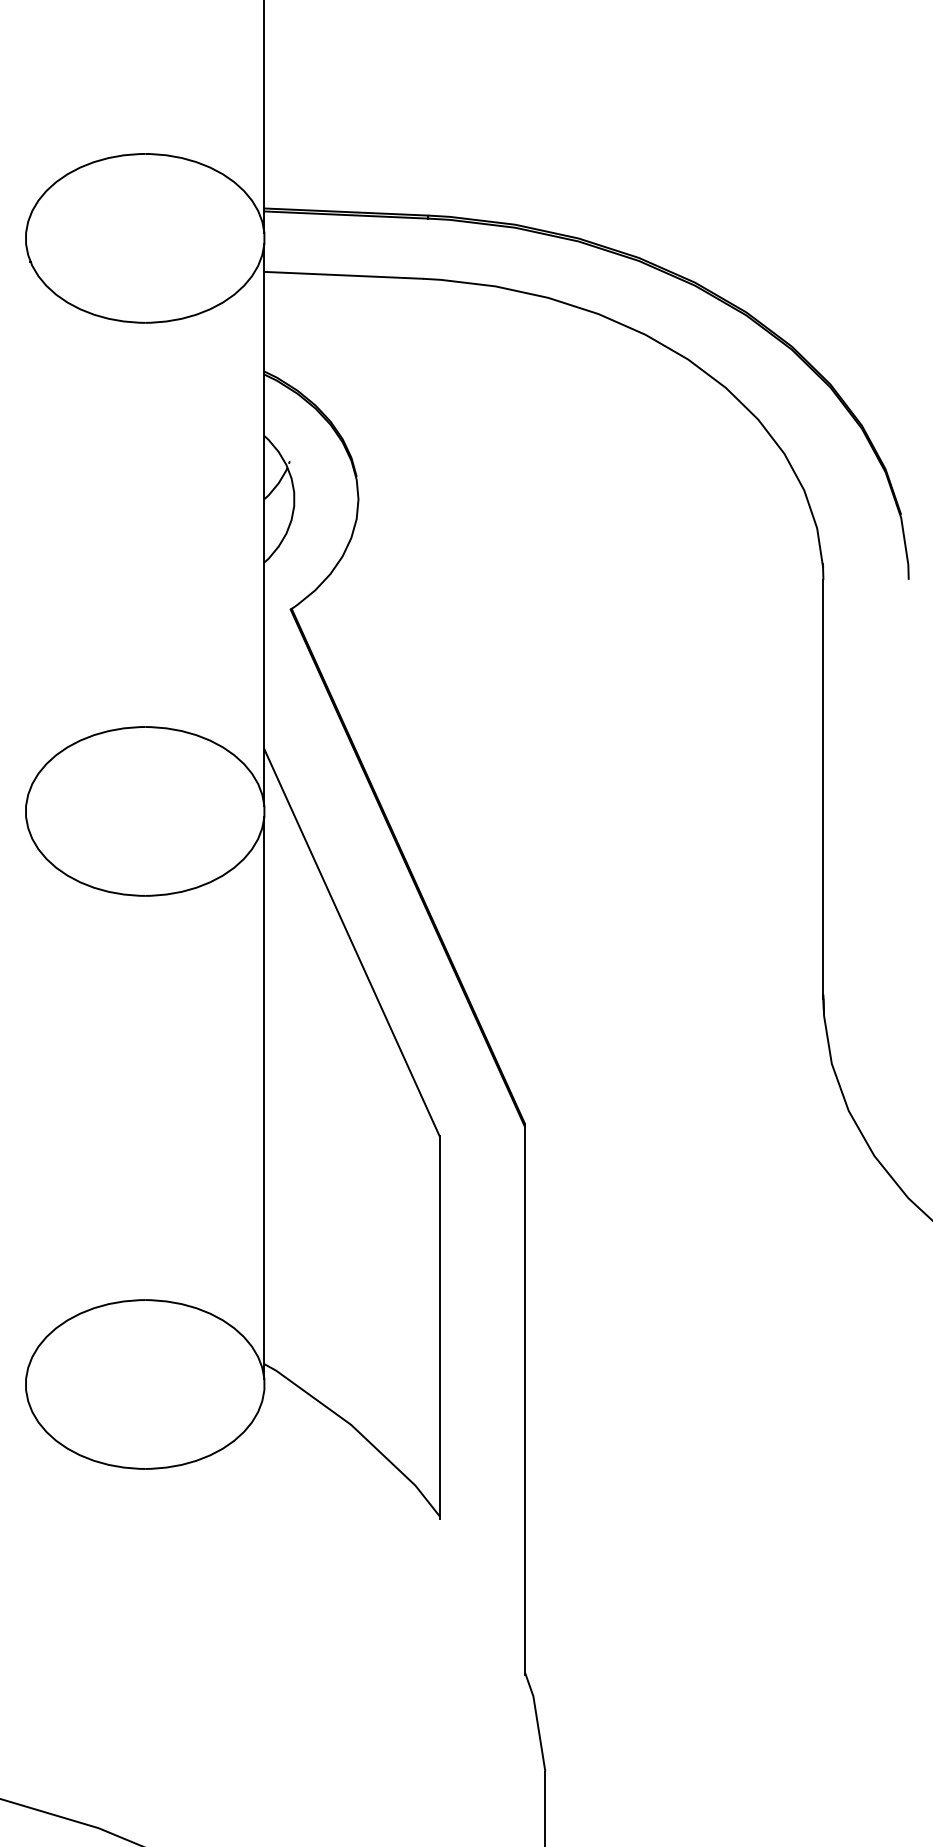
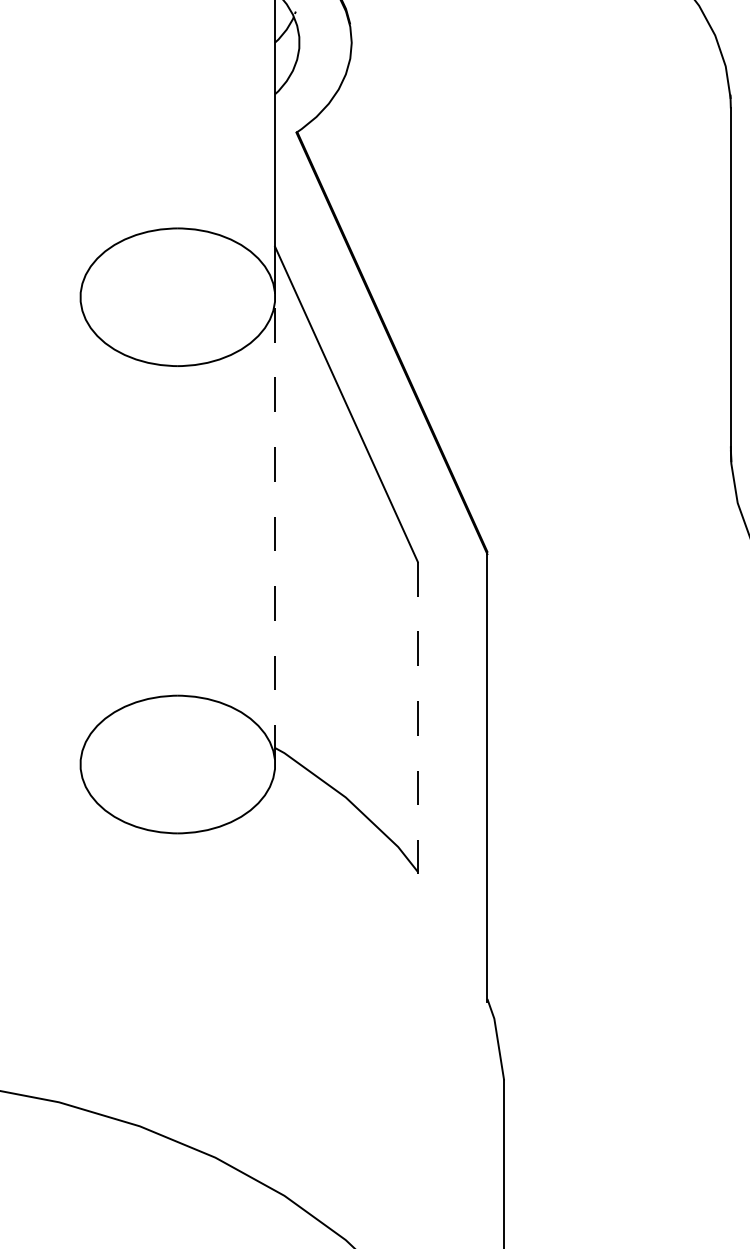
line: (264, 1098) -> (275, 531), solid -> dashed
line: (439, 1327) -> (417, 718), solid -> dashed

